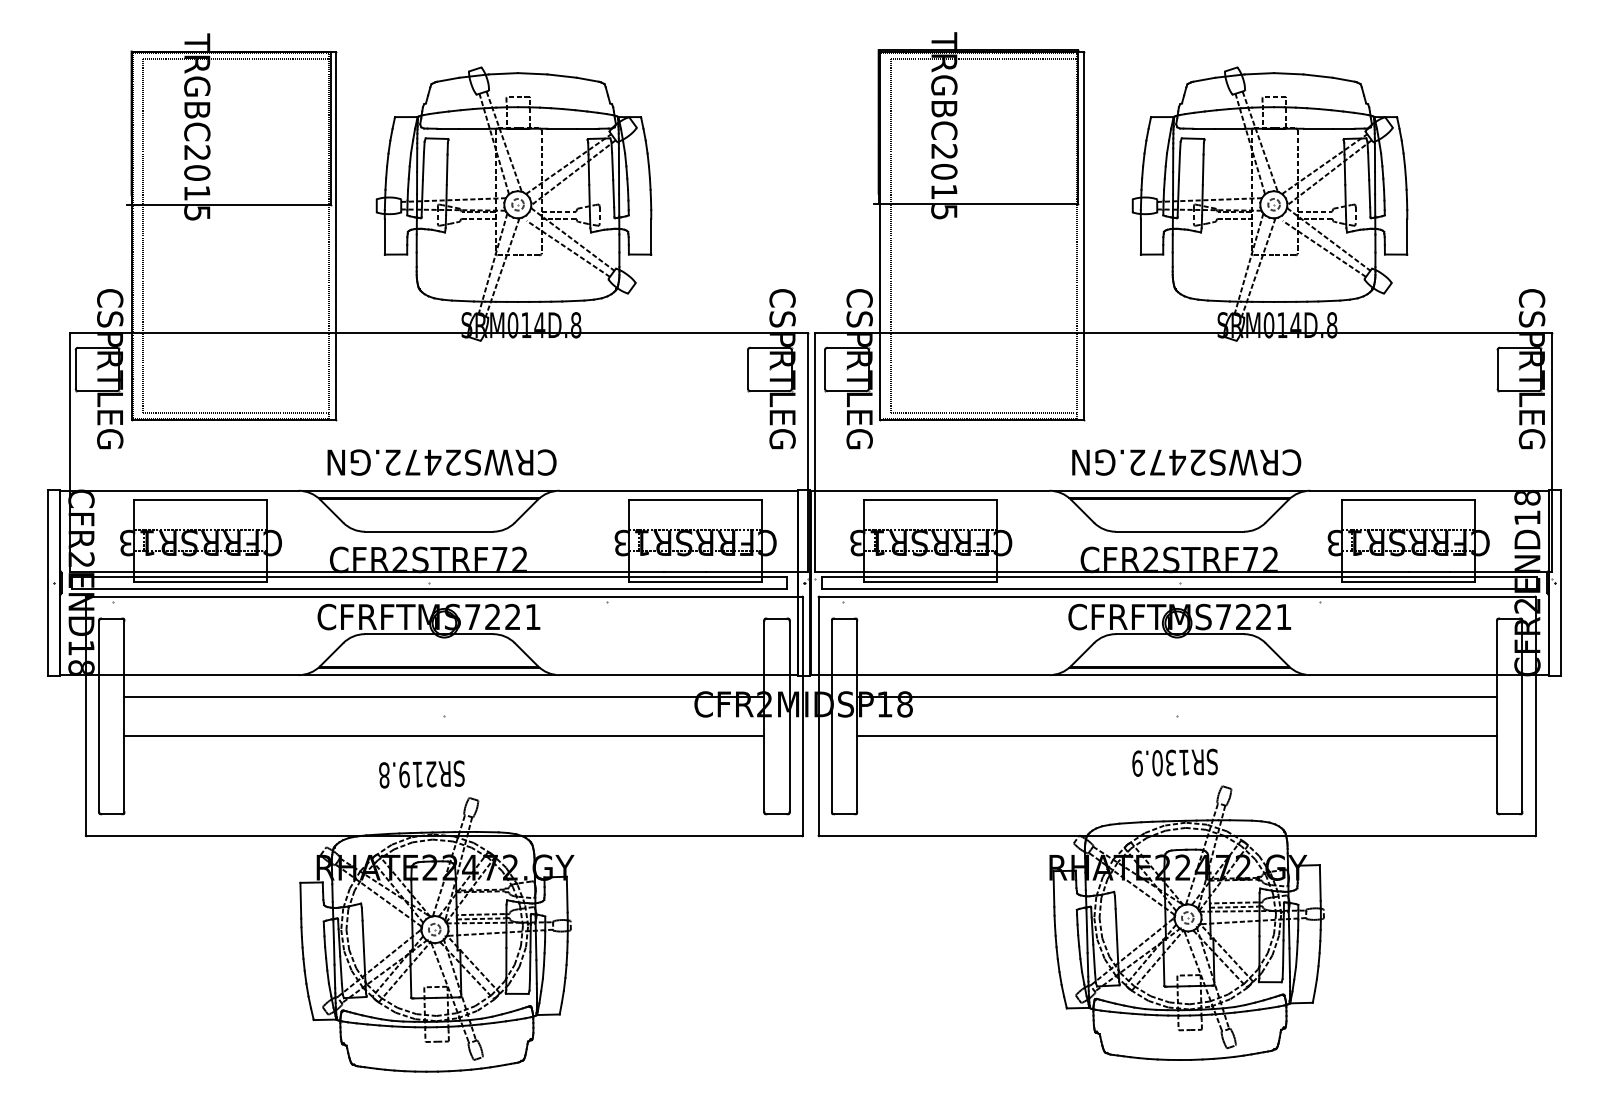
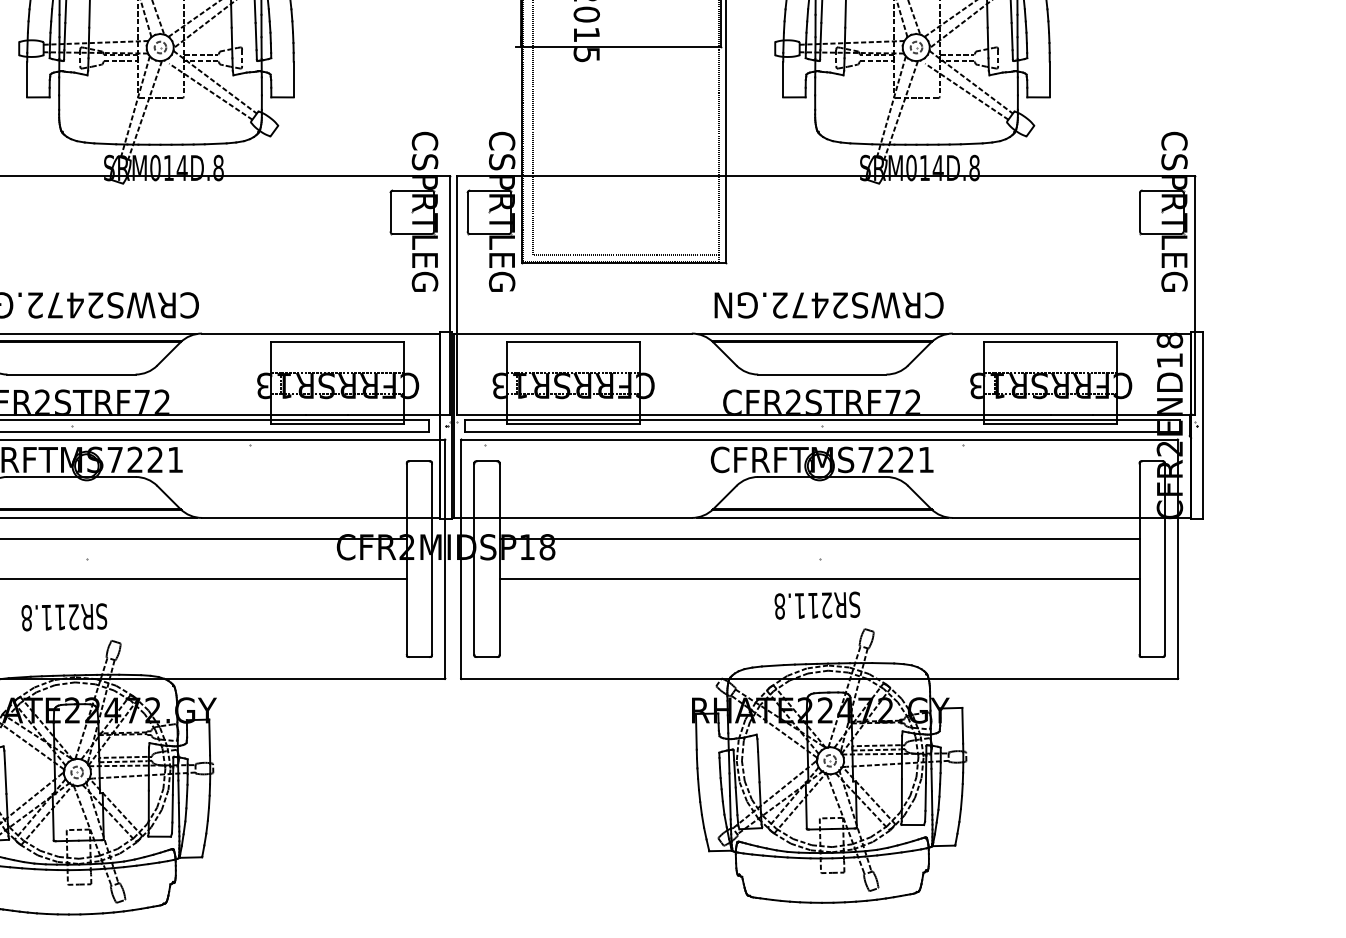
text: (1160, 762) -> (802, 605), SR130.9 -> SR211.8
text: (404, 774) -> (46, 617), SR219.8 -> SR211.8

